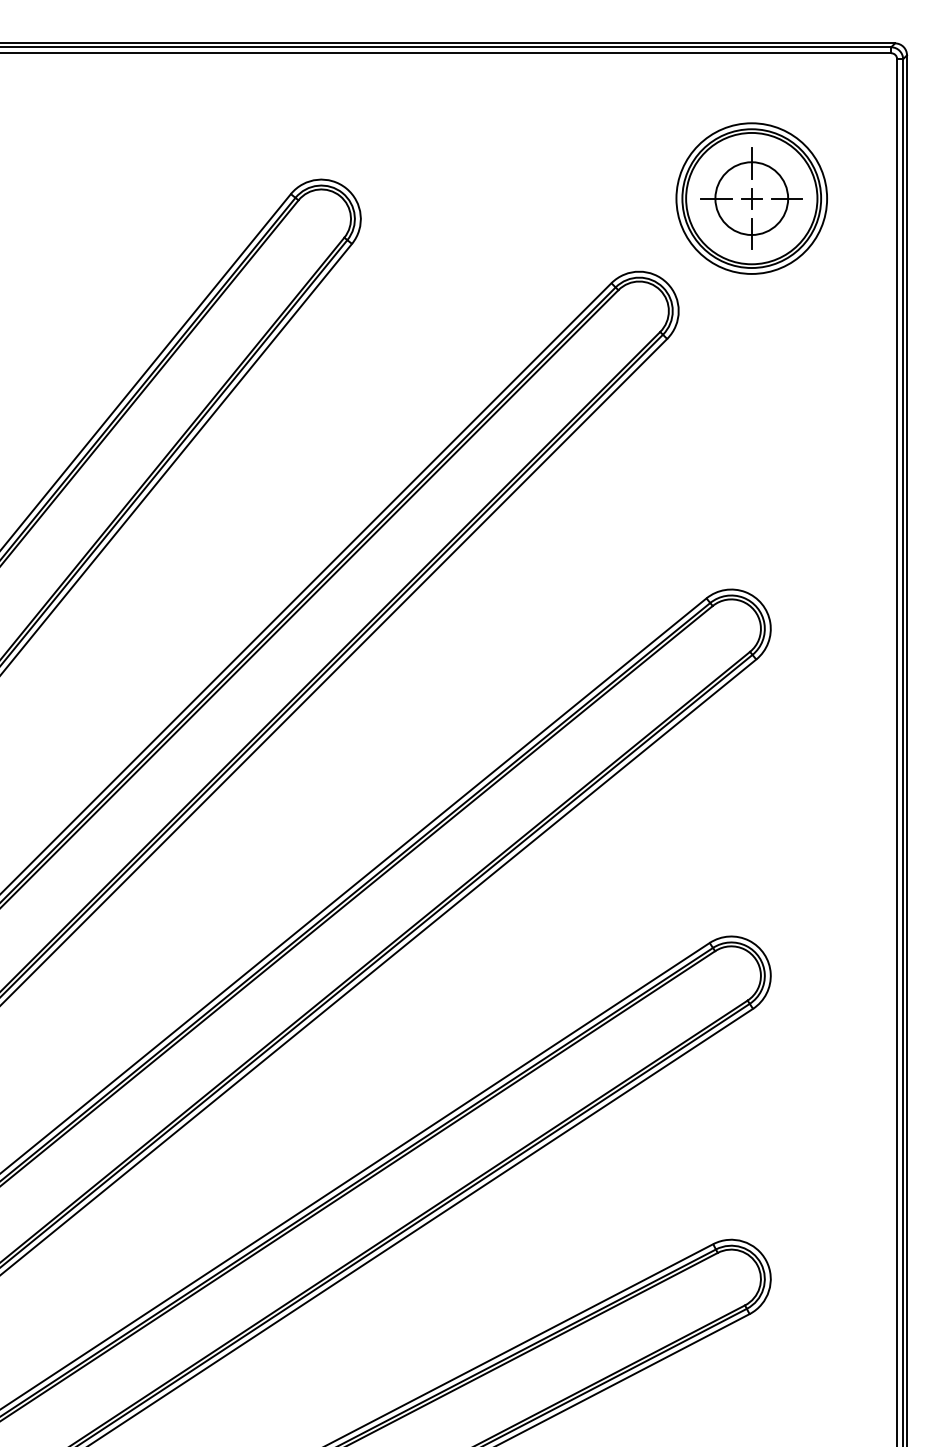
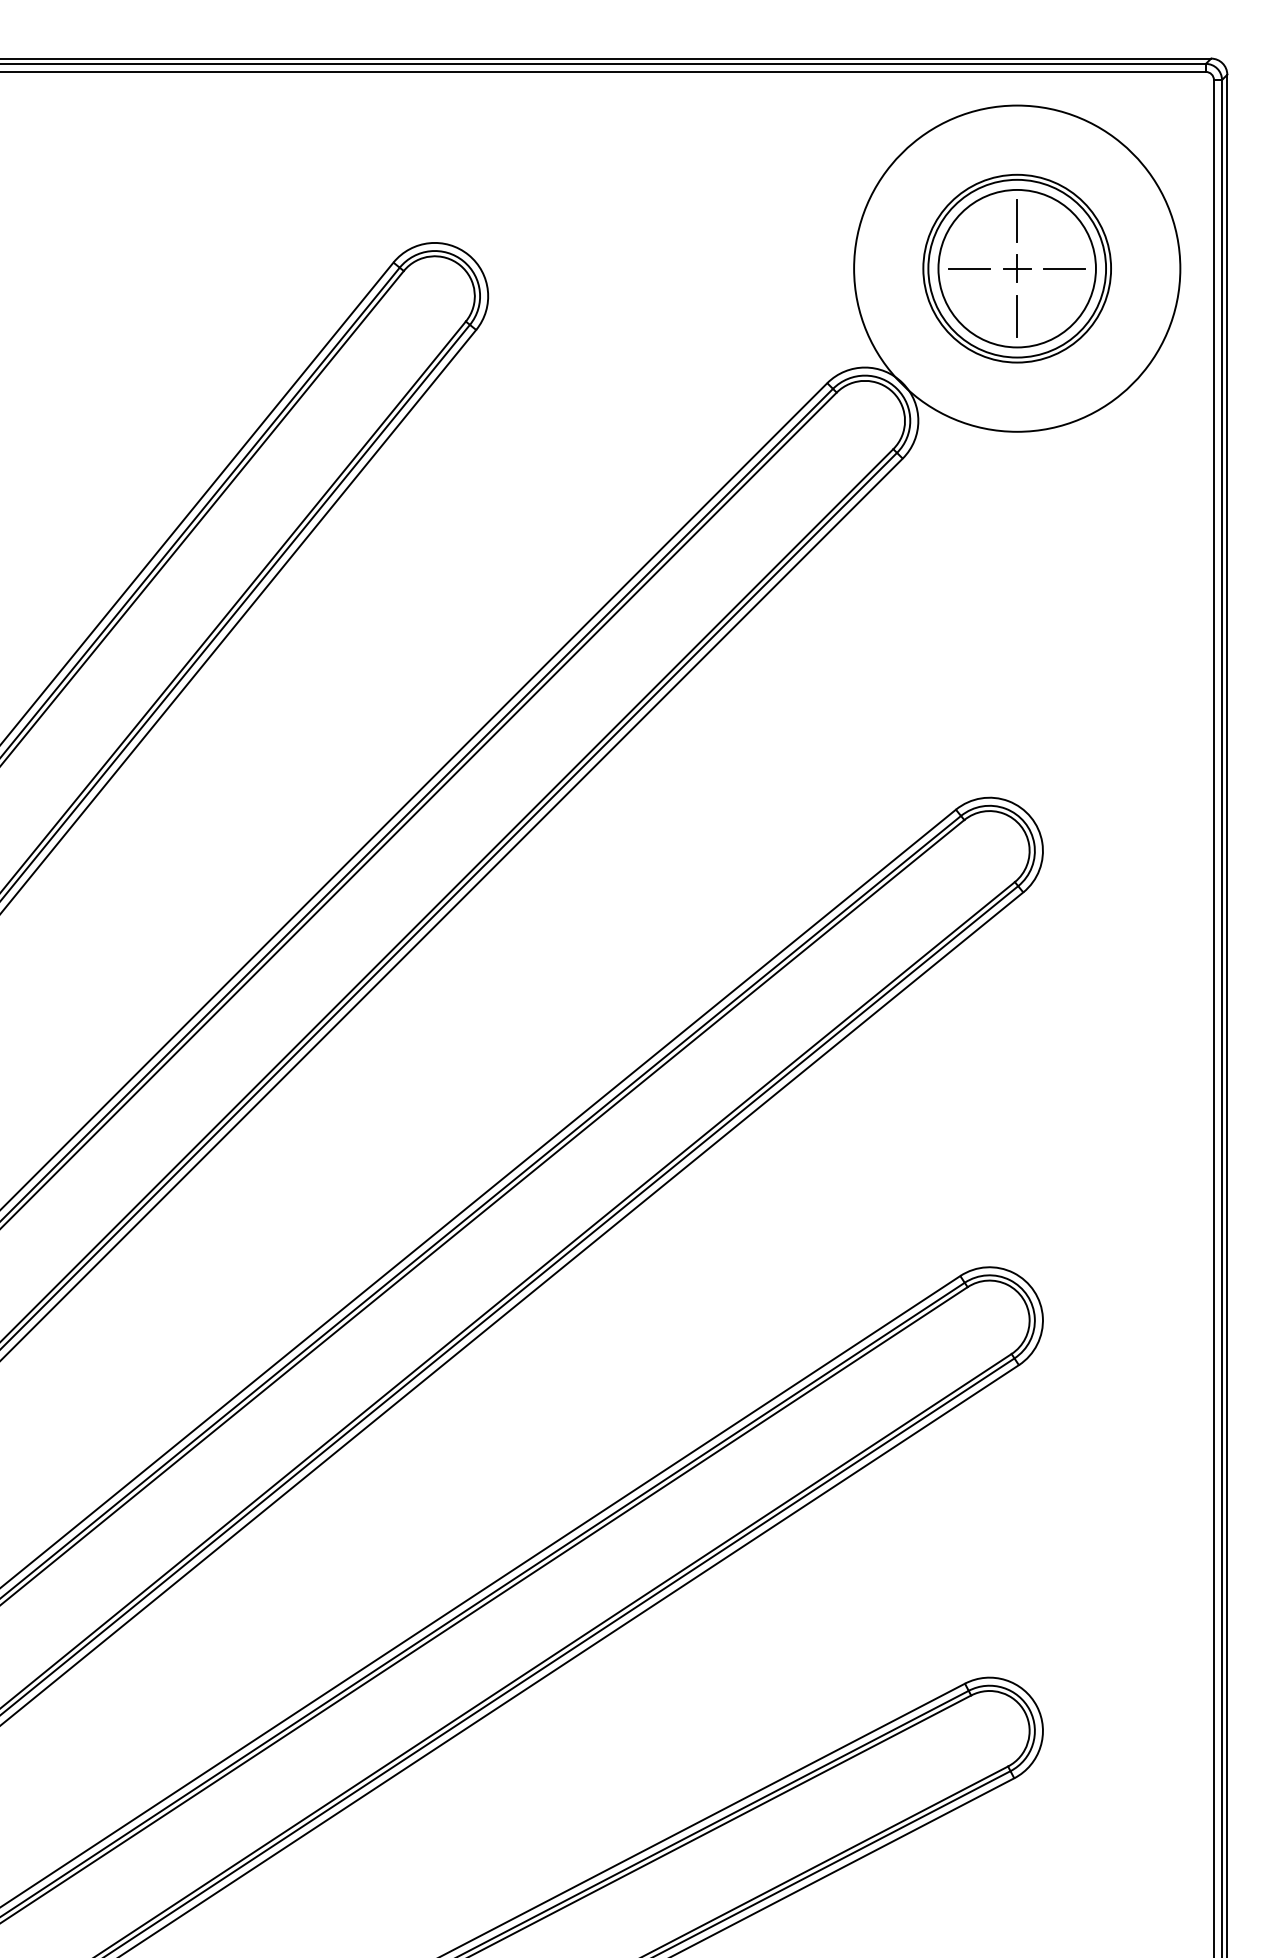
circle: (751, 198) -> (1016, 268), size x1.6
circle: (751, 198) -> (1016, 268), size x1.6

